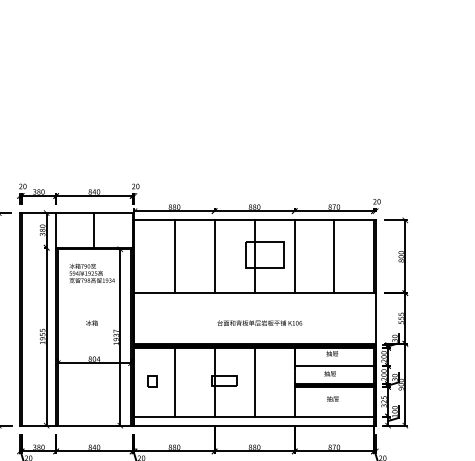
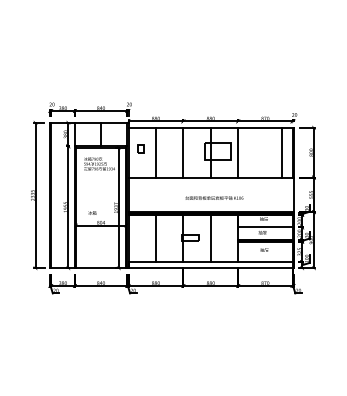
line: (334, 256) -> (282, 152), moved
text: (92, 322) -> (92, 212), moved
part: (151, 380) -> (140, 148), moved

